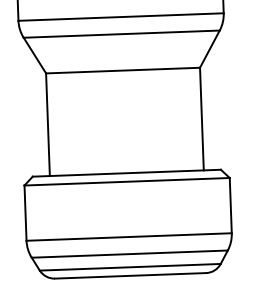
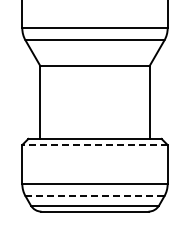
line: (127, 182) -> (95, 145), solid -> dashed
line: (129, 254) -> (94, 196), solid -> dashed

